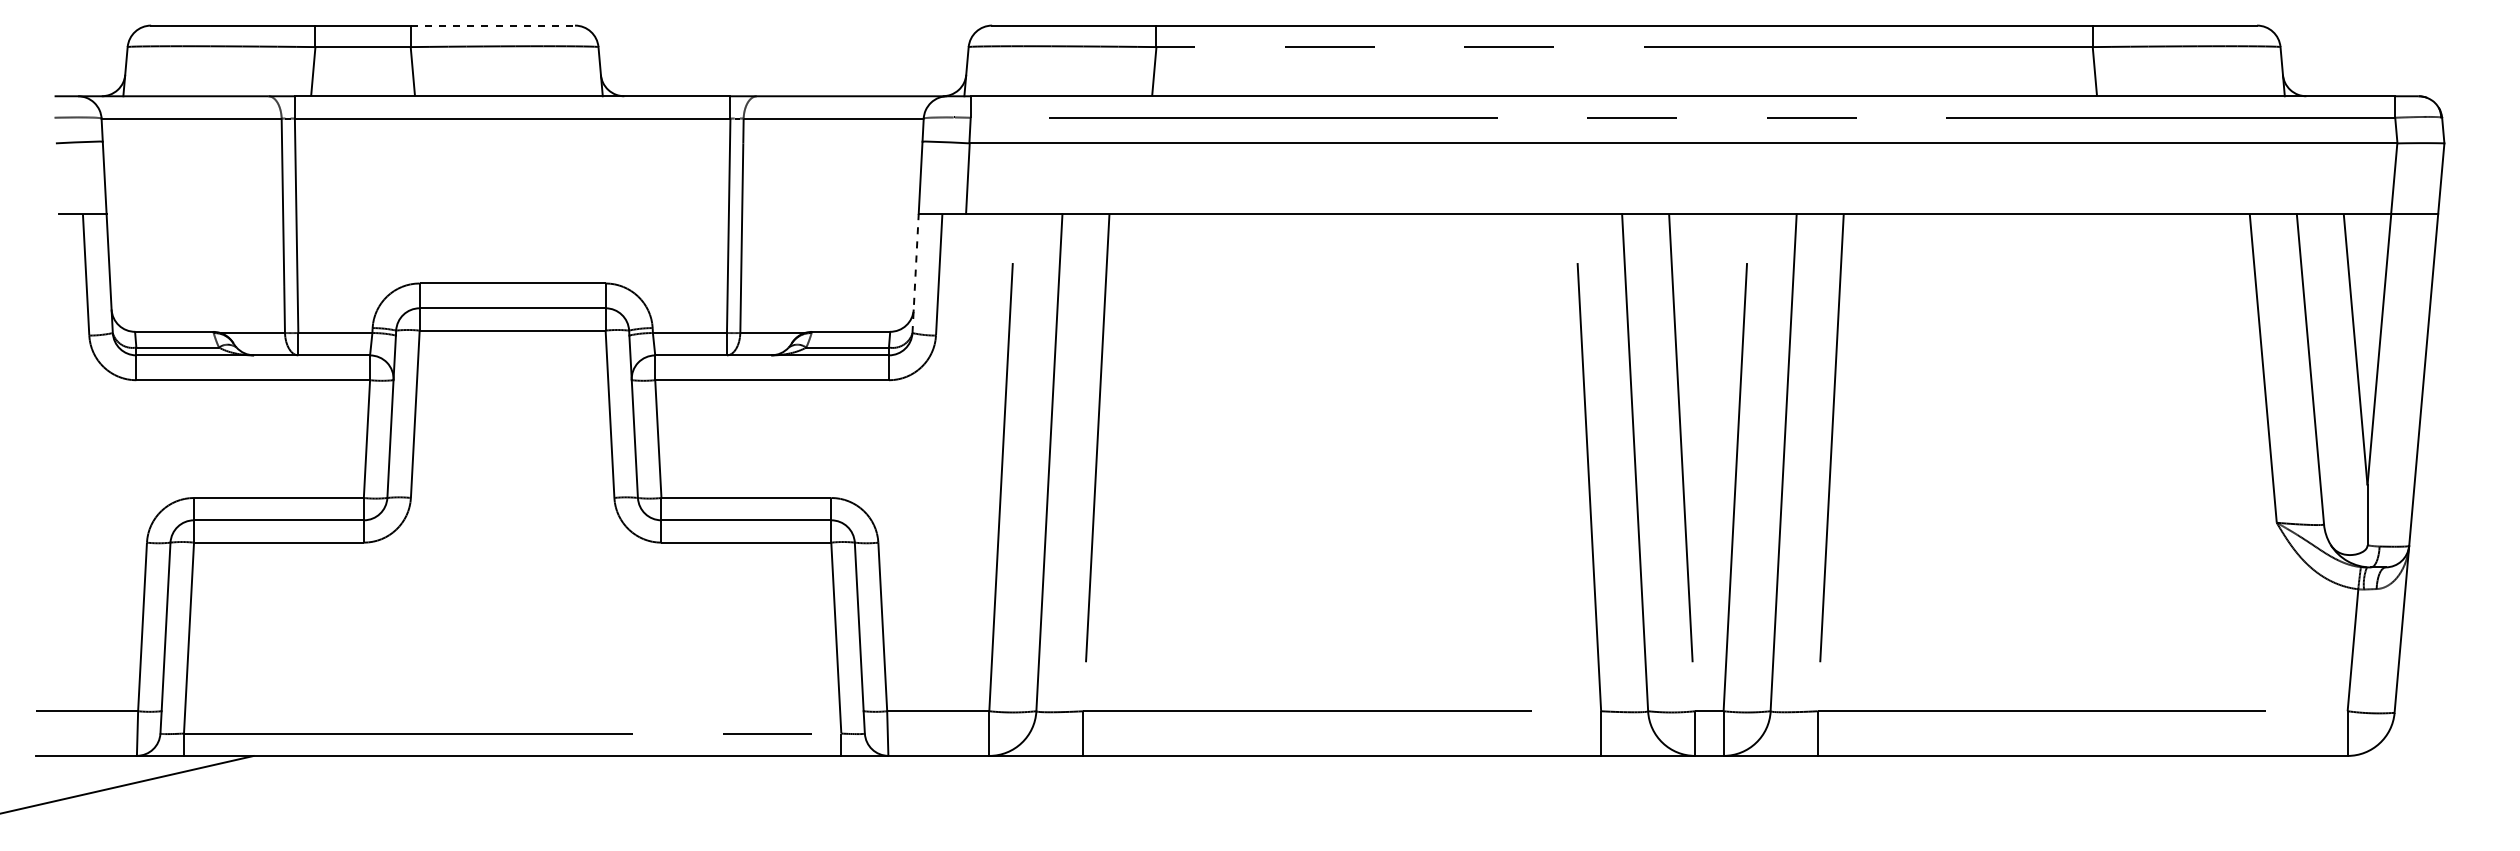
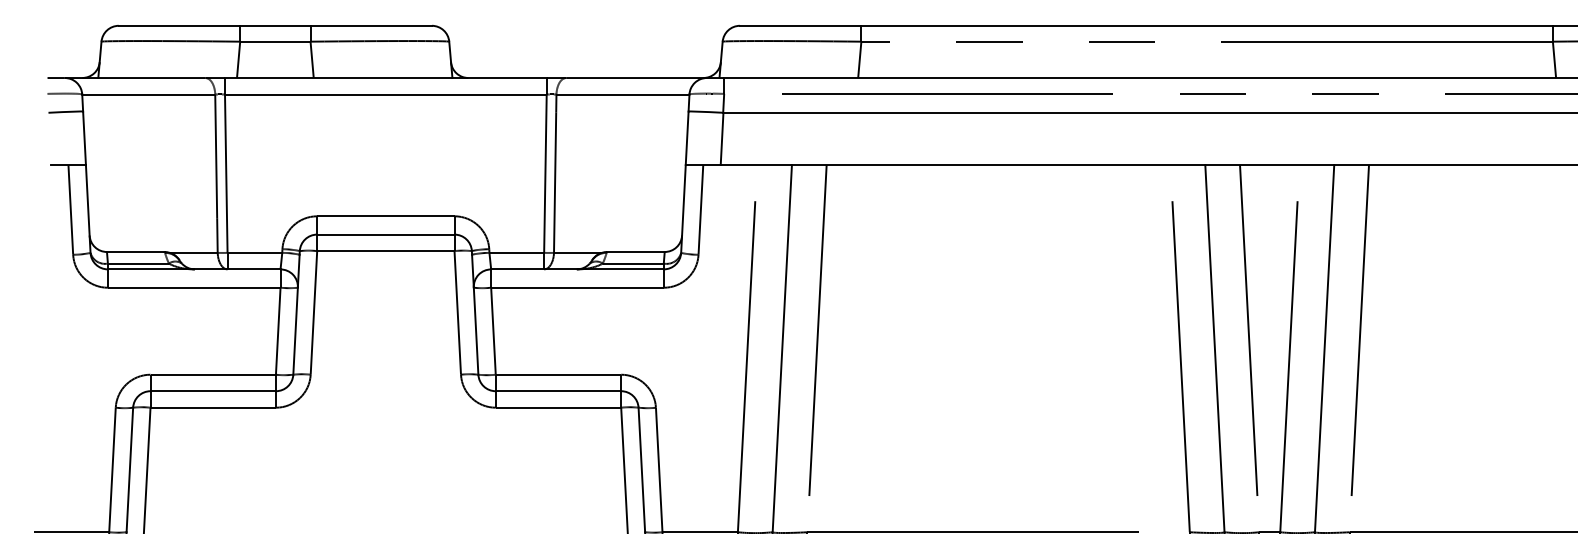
line: (493, 25) -> (371, 25), dashed -> solid
line: (915, 273) -> (683, 208), dashed -> solid

